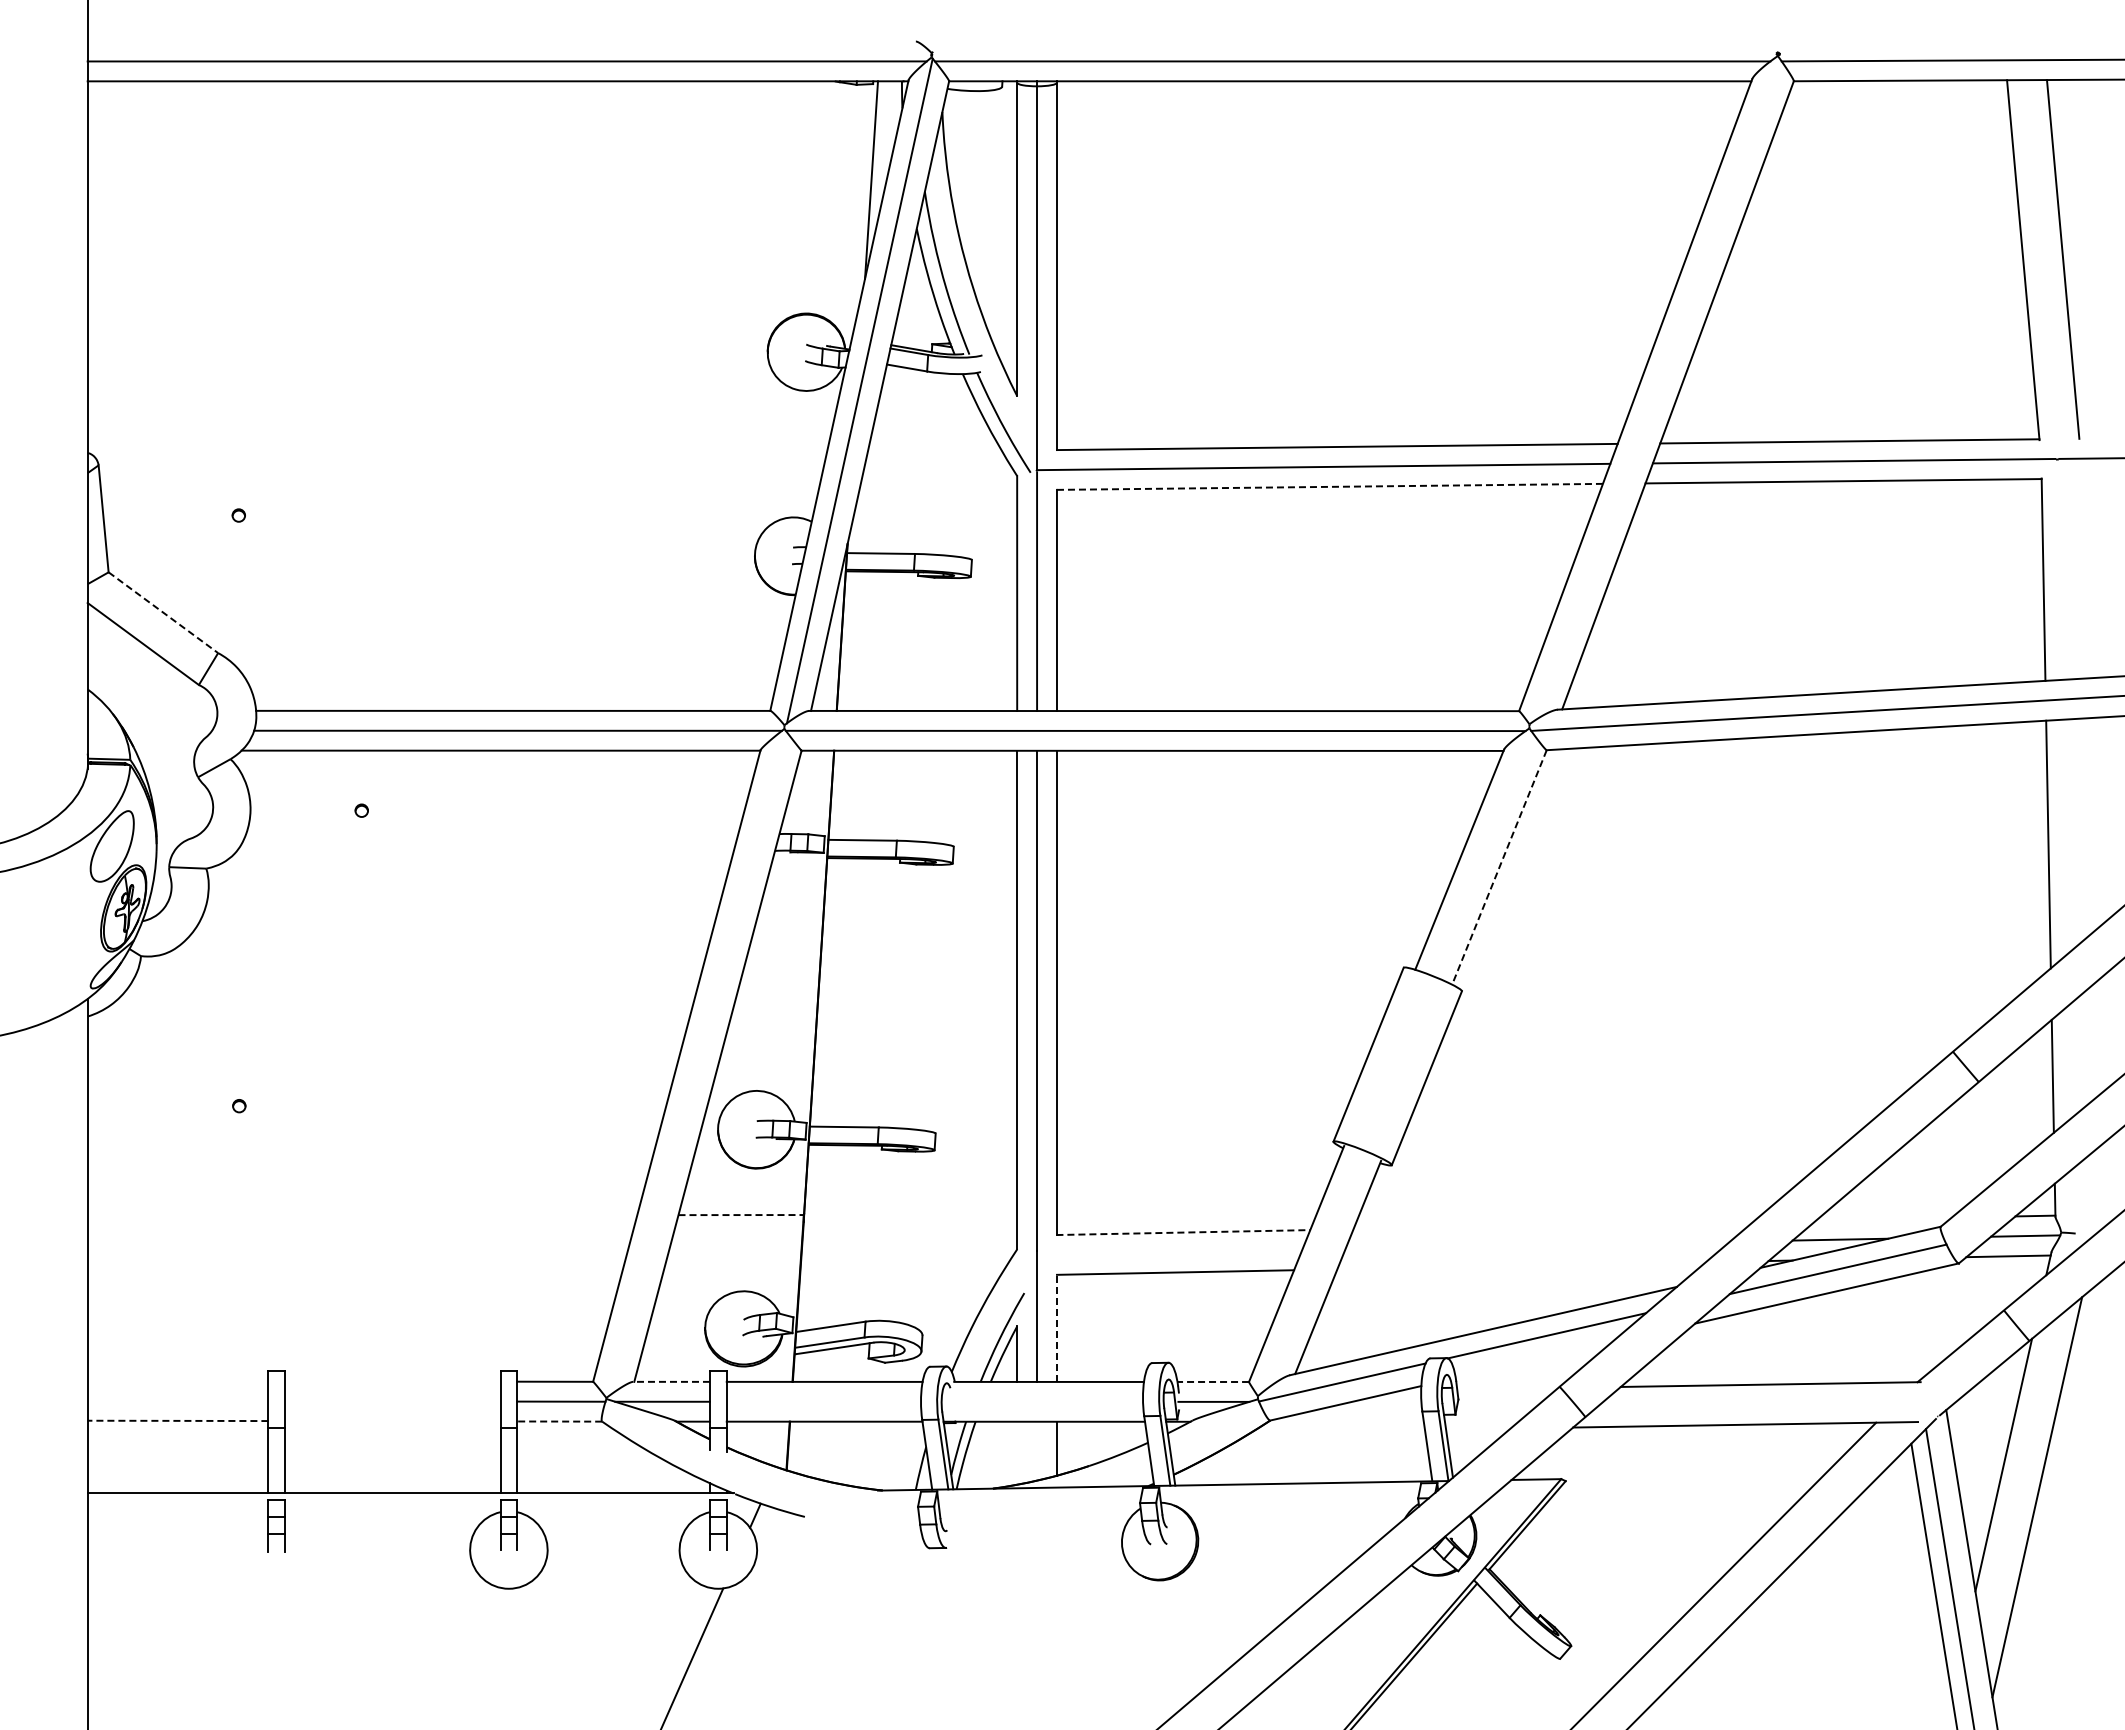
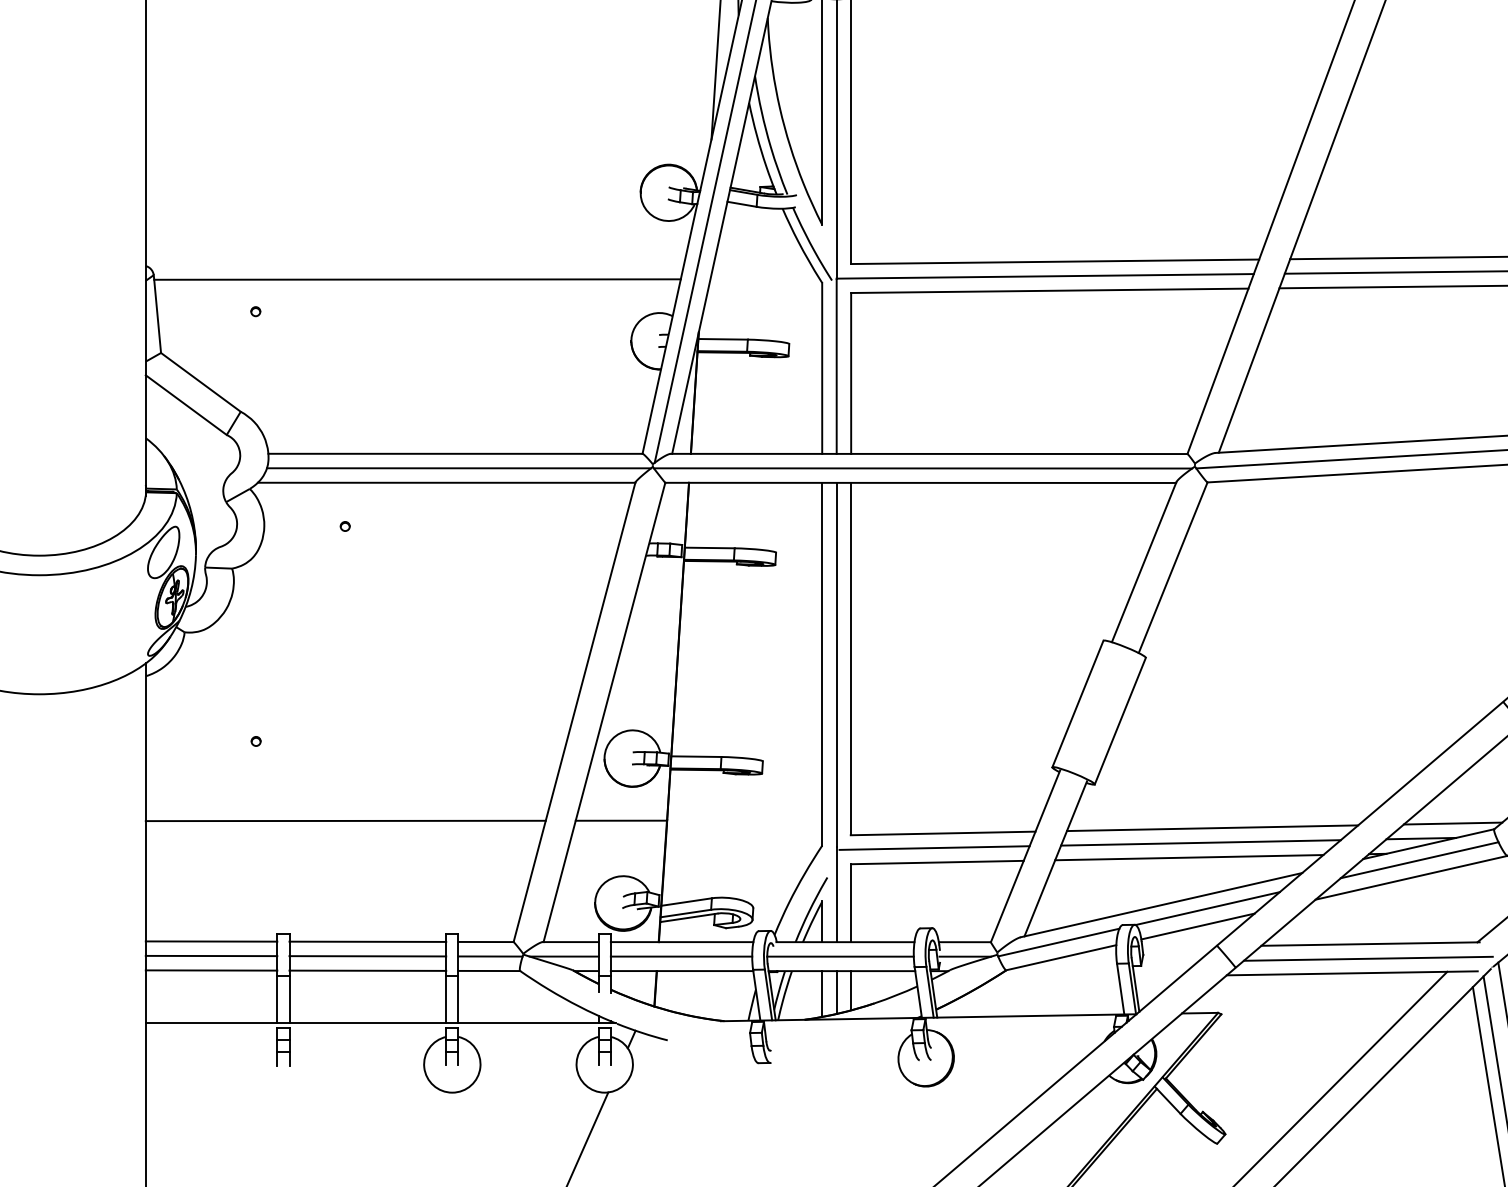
line: (460, 471) -> (417, 279), added
line: (1329, 486) -> (1049, 290), dashed -> solid
line: (163, 612) -> (200, 382), dashed -> solid
line: (1499, 867) -> (1173, 567), dashed -> solid
line: (362, 1215) -> (345, 821), added
line: (741, 1215) -> (621, 821), dashed -> solid
line: (1883, 1218) -> (1452, 823), added
line: (1553, 1225) -> (1212, 828), added
line: (1183, 1232) -> (943, 833), dashed -> solid
line: (1537, 1245) -> (1200, 842), added
line: (1171, 1252) -> (934, 847), added
line: (1521, 1265) -> (1189, 857), added
line: (1056, 1328) -> (850, 903), dashed -> solid
line: (1533, 1360) -> (1197, 926), added
line: (177, 1380) -> (211, 941), added
line: (392, 1381) -> (367, 941), added
line: (671, 1381) -> (570, 941), dashed -> solid
line: (1213, 1381) -> (965, 941), dashed -> solid
line: (177, 1400) -> (211, 955), added
line: (392, 1401) -> (367, 956), added
line: (823, 1401) -> (681, 956), added
line: (1042, 1401) -> (840, 956), added
line: (1767, 1404) -> (1368, 958), added
line: (177, 1420) -> (211, 970), dashed -> solid
line: (392, 1421) -> (367, 970), added
line: (559, 1421) -> (489, 970), dashed -> solid
line: (1037, 1450) -> (836, 992), added
line: (1017, 1452) -> (822, 993), added

